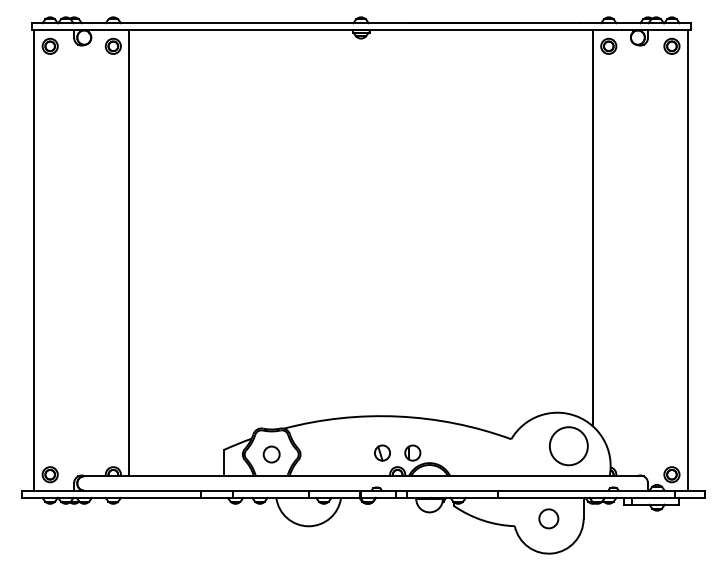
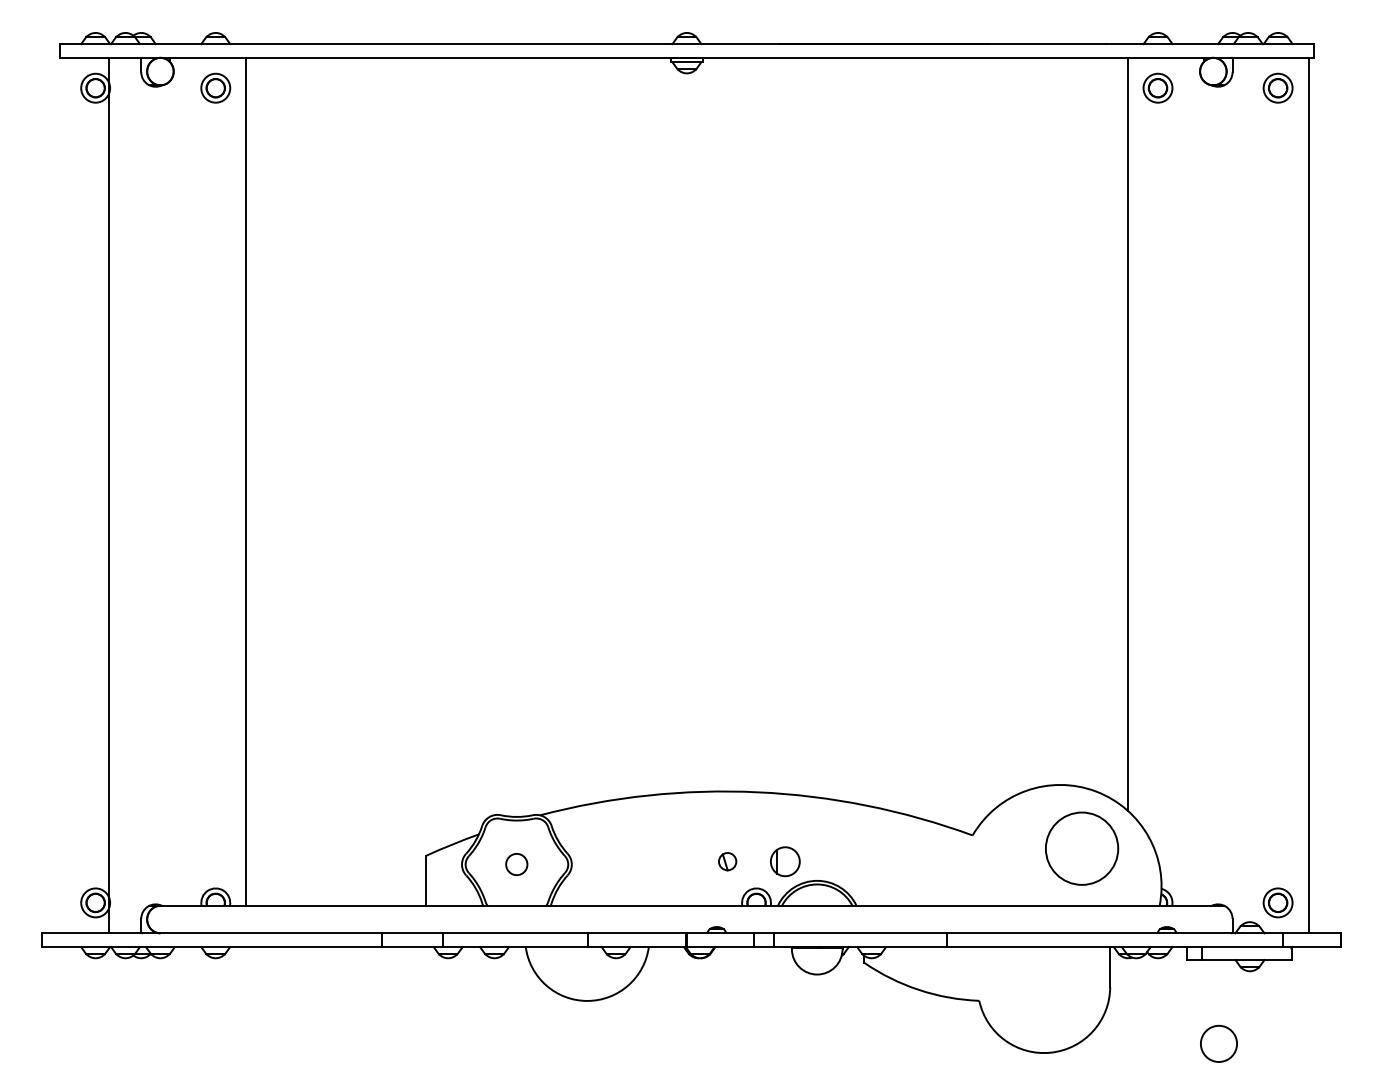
line: (34, 260) -> (109, 495), moved
part: (382, 452) -> (727, 860), size x0.6
circle: (271, 454) -> (516, 864), size x0.7
circle: (548, 518) -> (1218, 1043), moved

